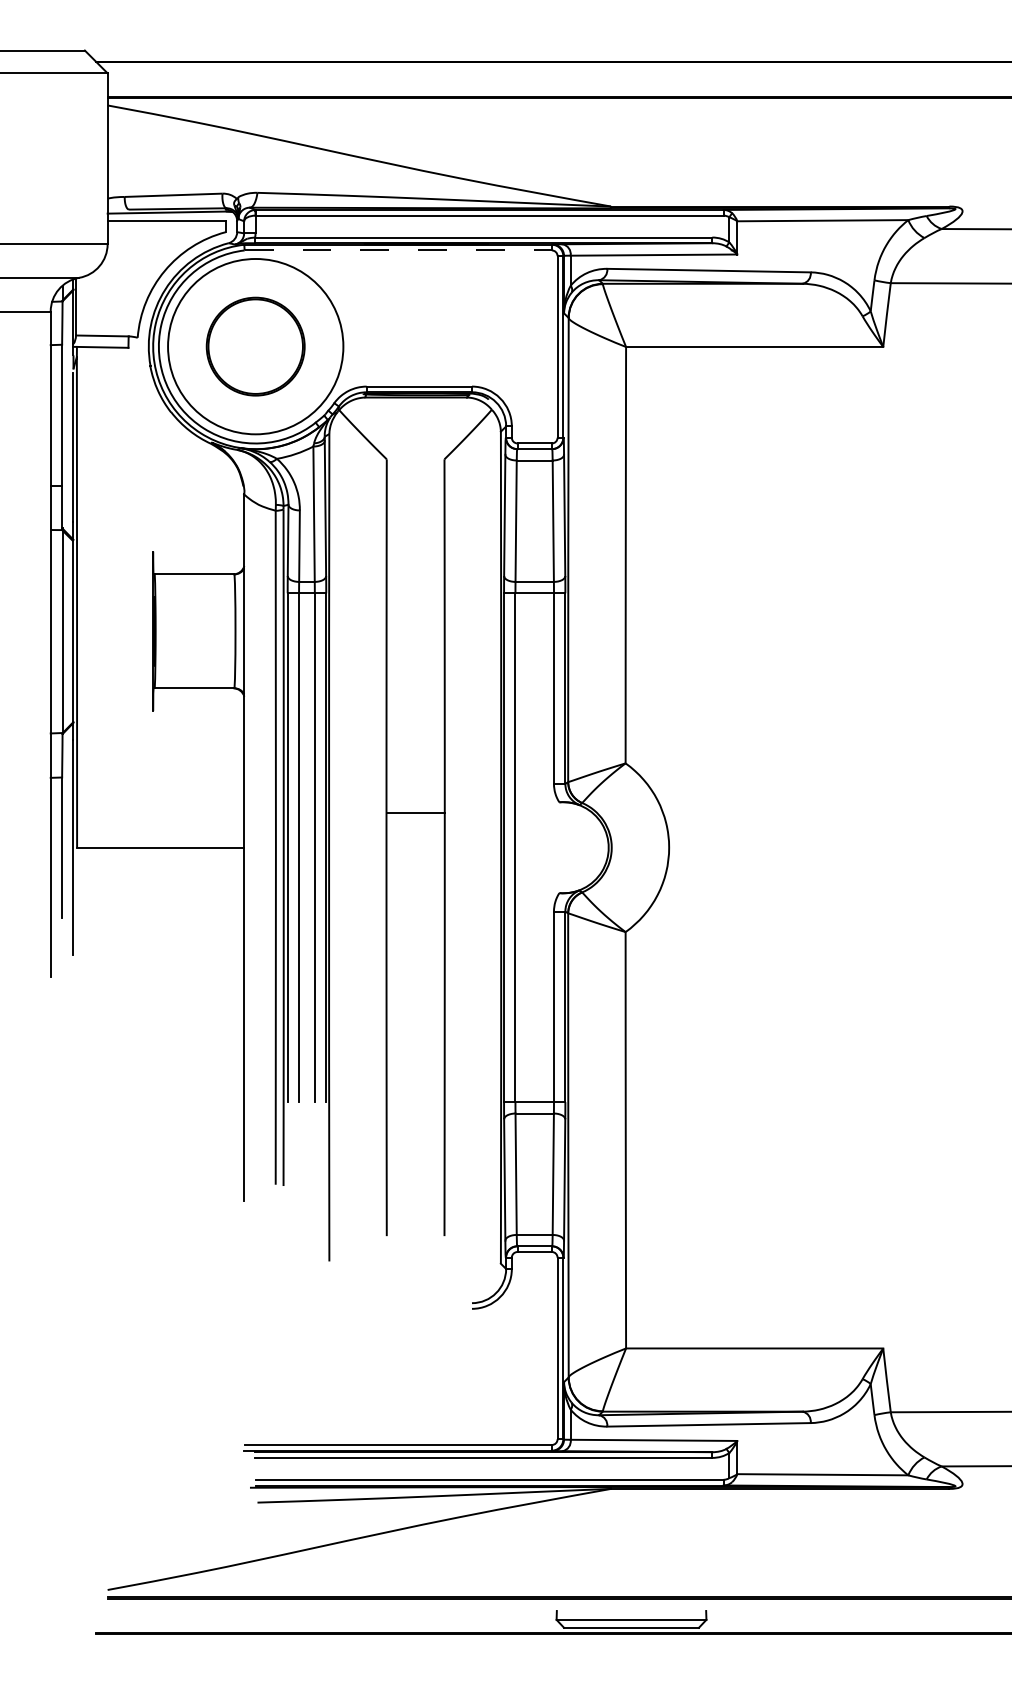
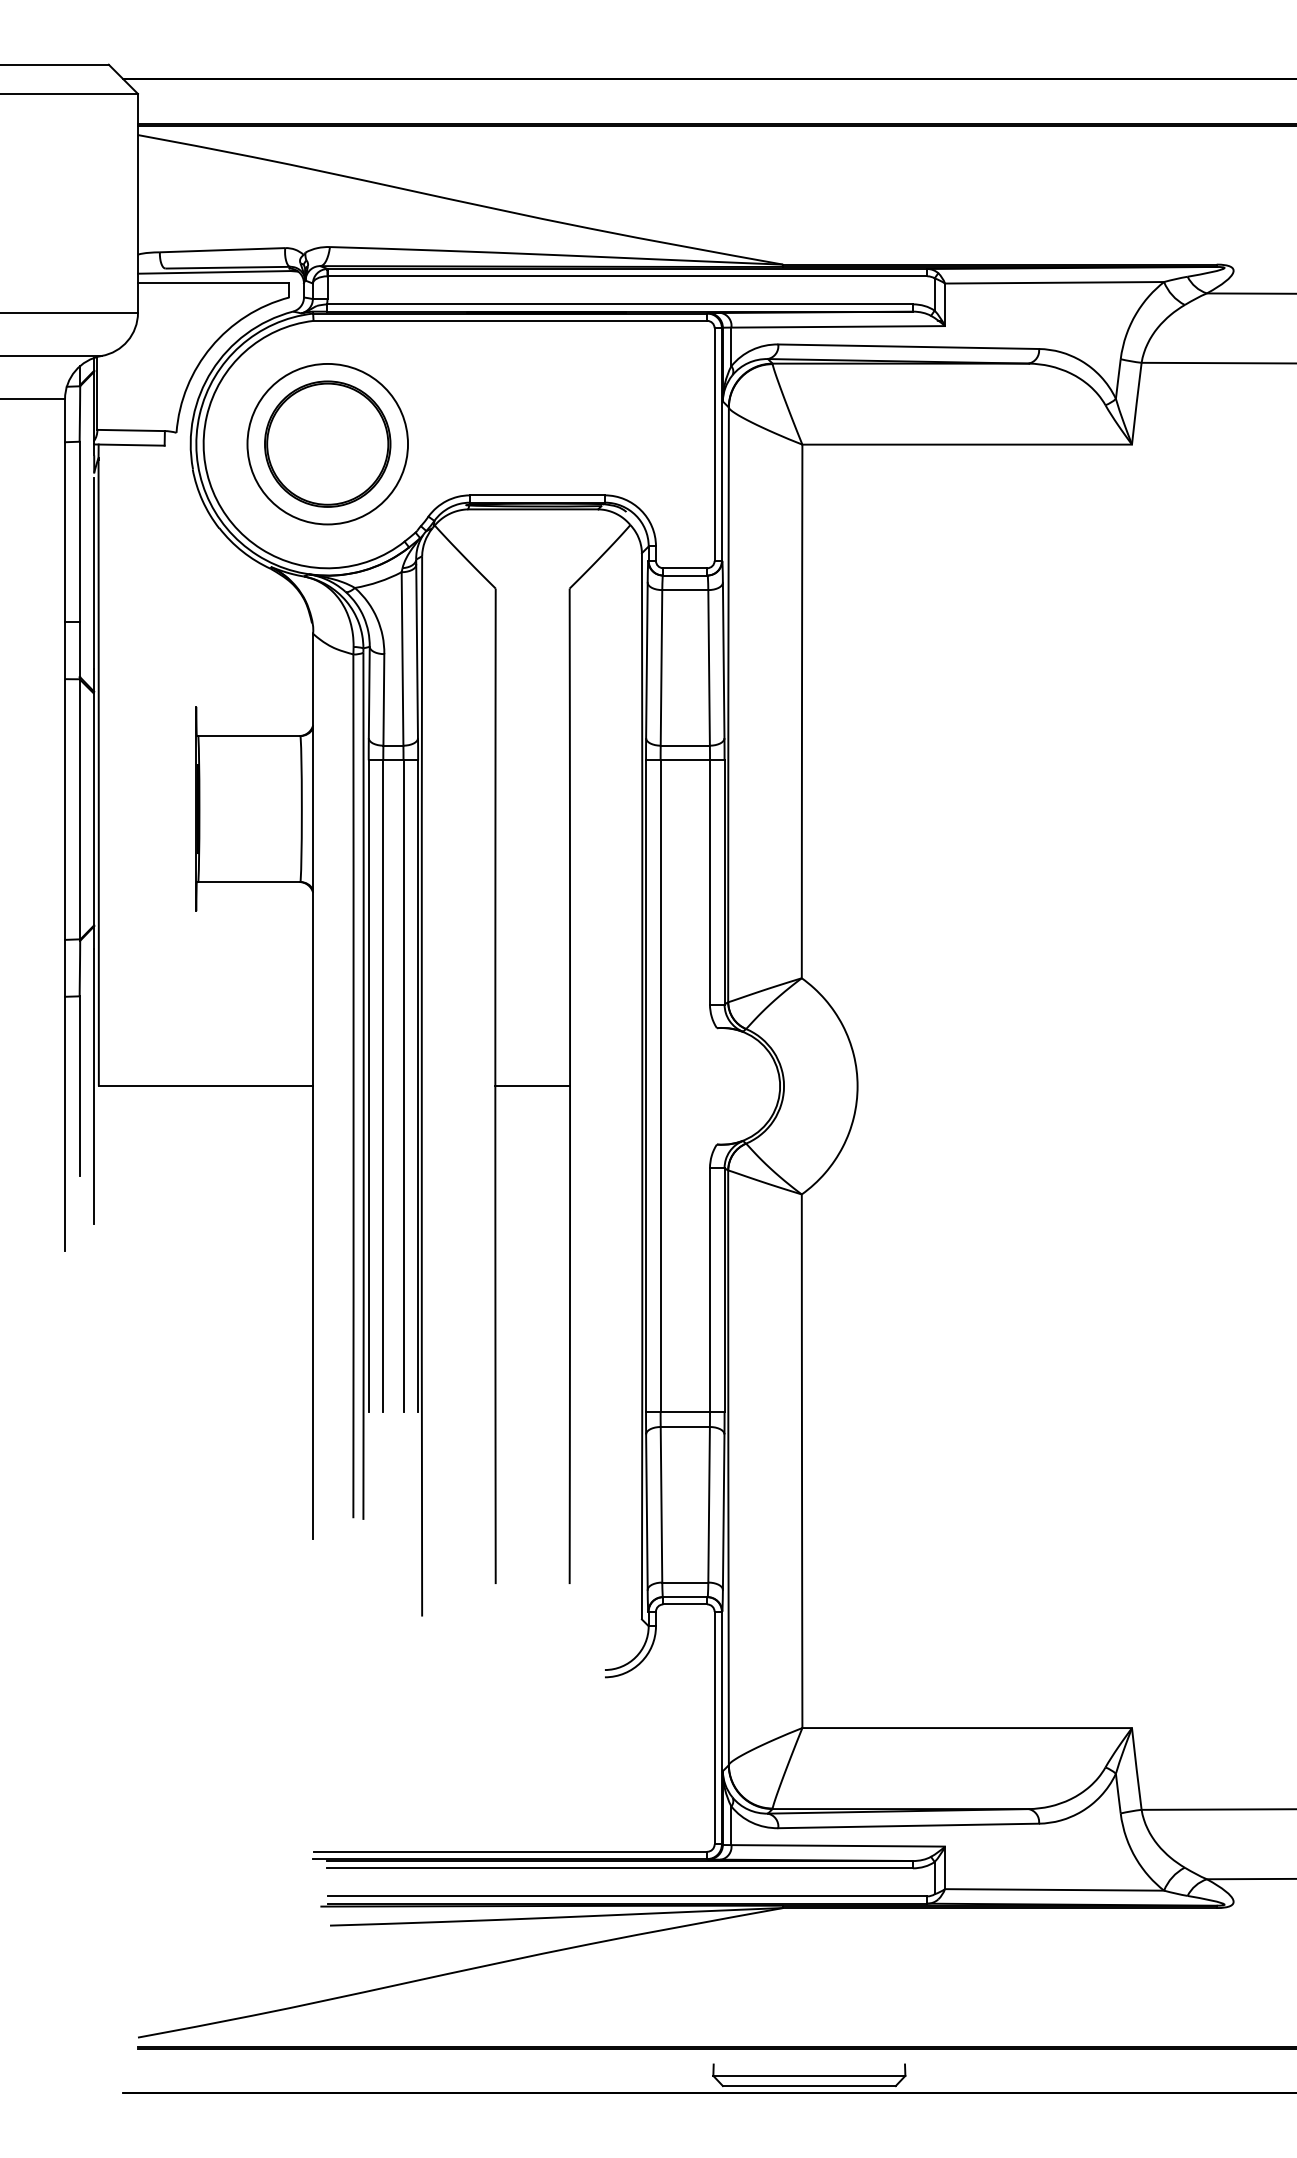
line: (398, 250) -> (510, 320), dashed -> solid
circle: (255, 346) -> (327, 443), size x0.71
line: (415, 813) -> (532, 1086), moved

